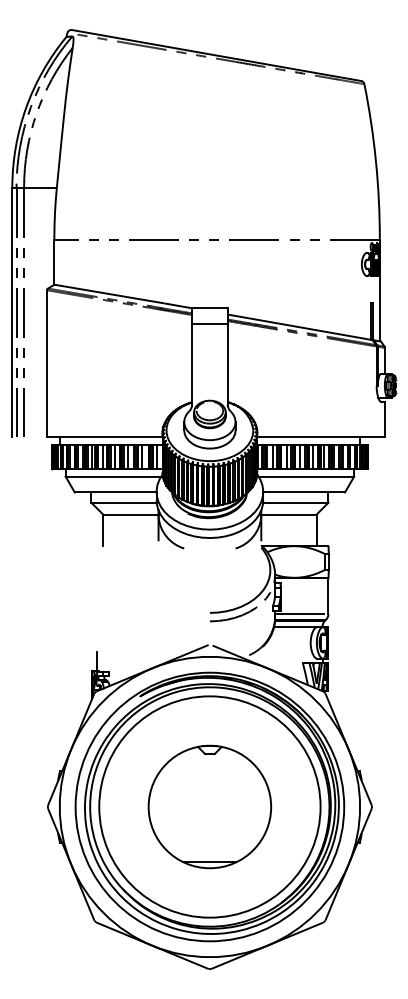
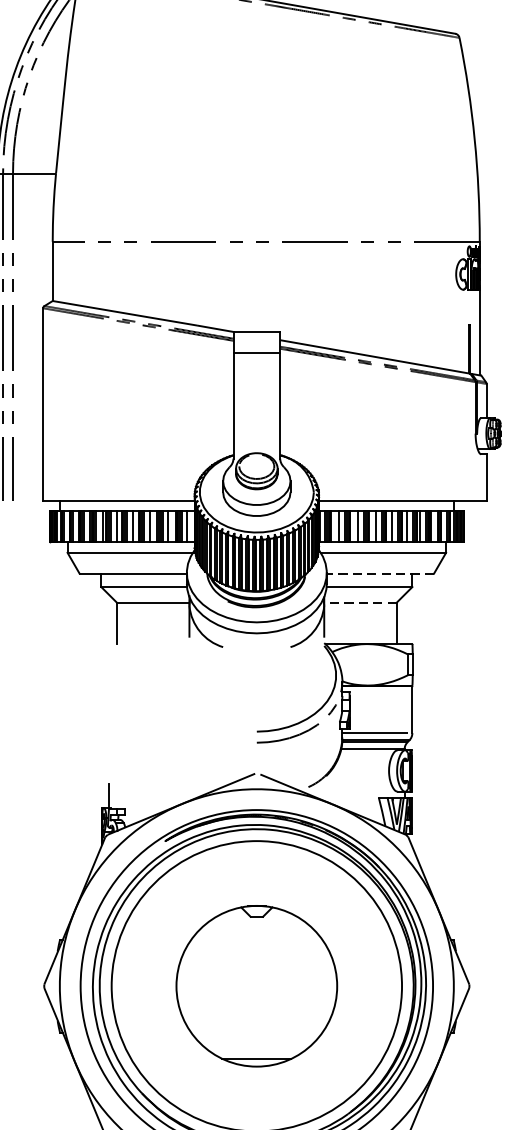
line: (304, 492) -> (380, 573), solid -> dashed
line: (288, 514) -> (359, 602), solid -> dashed

